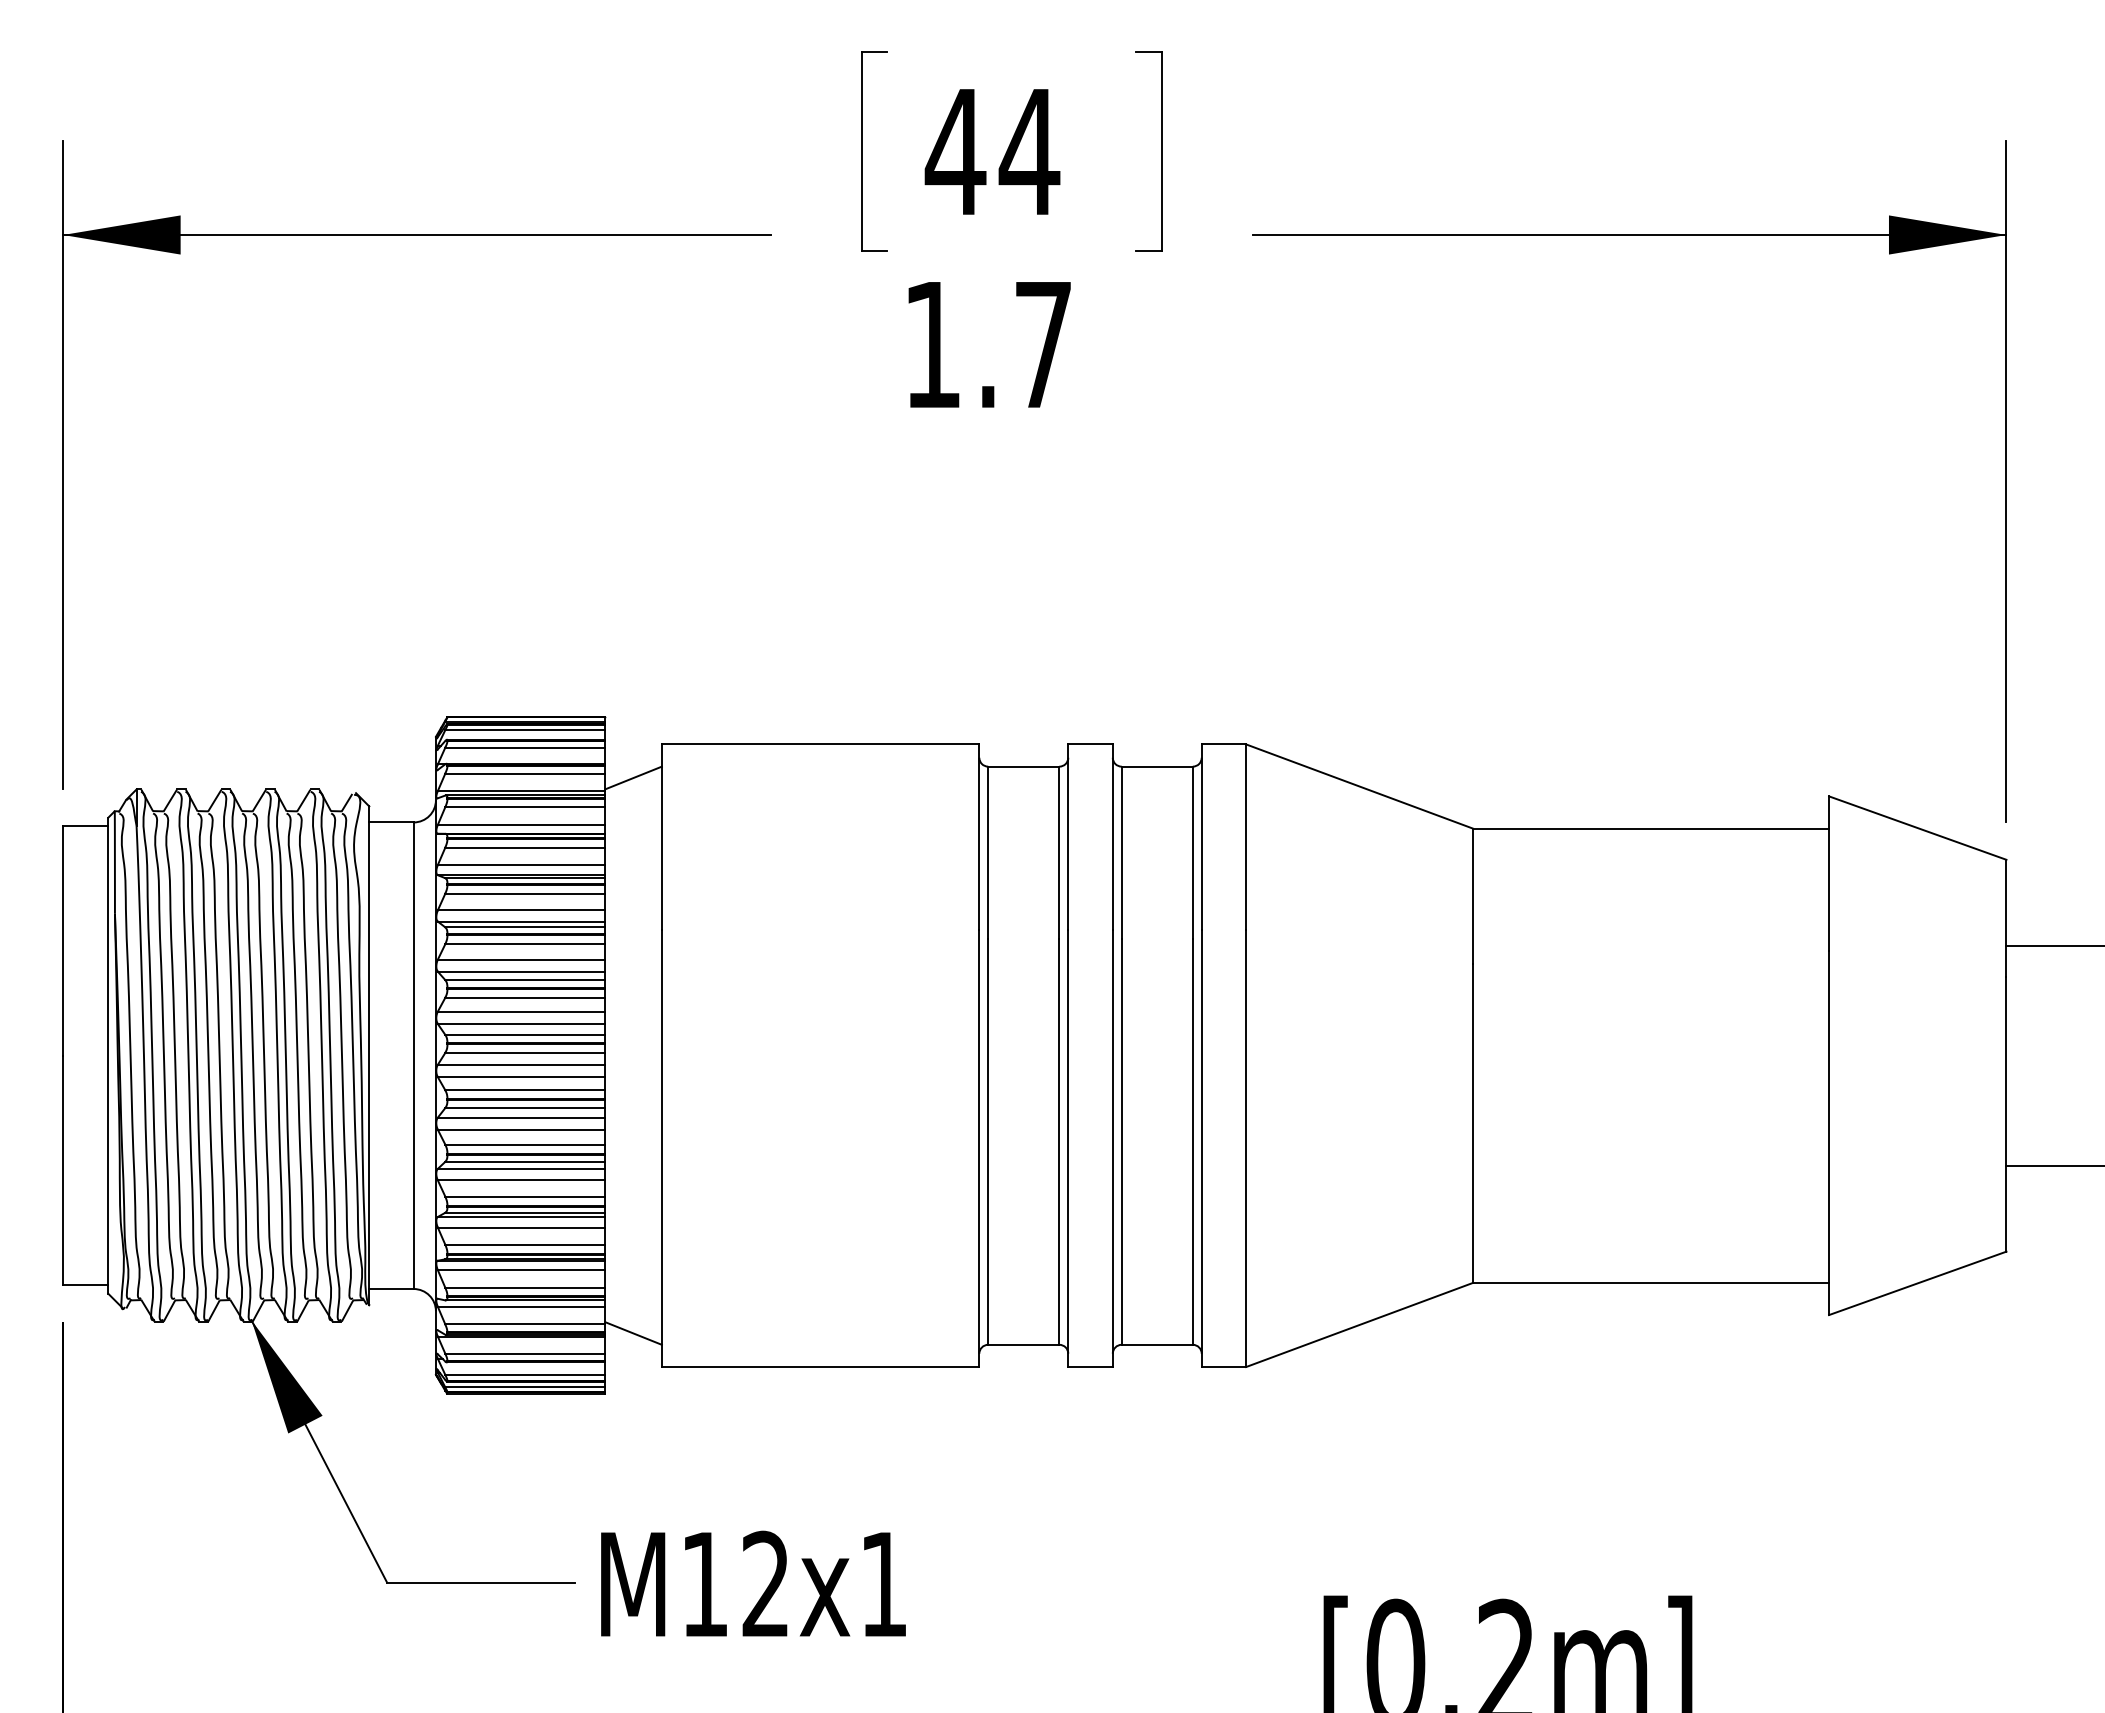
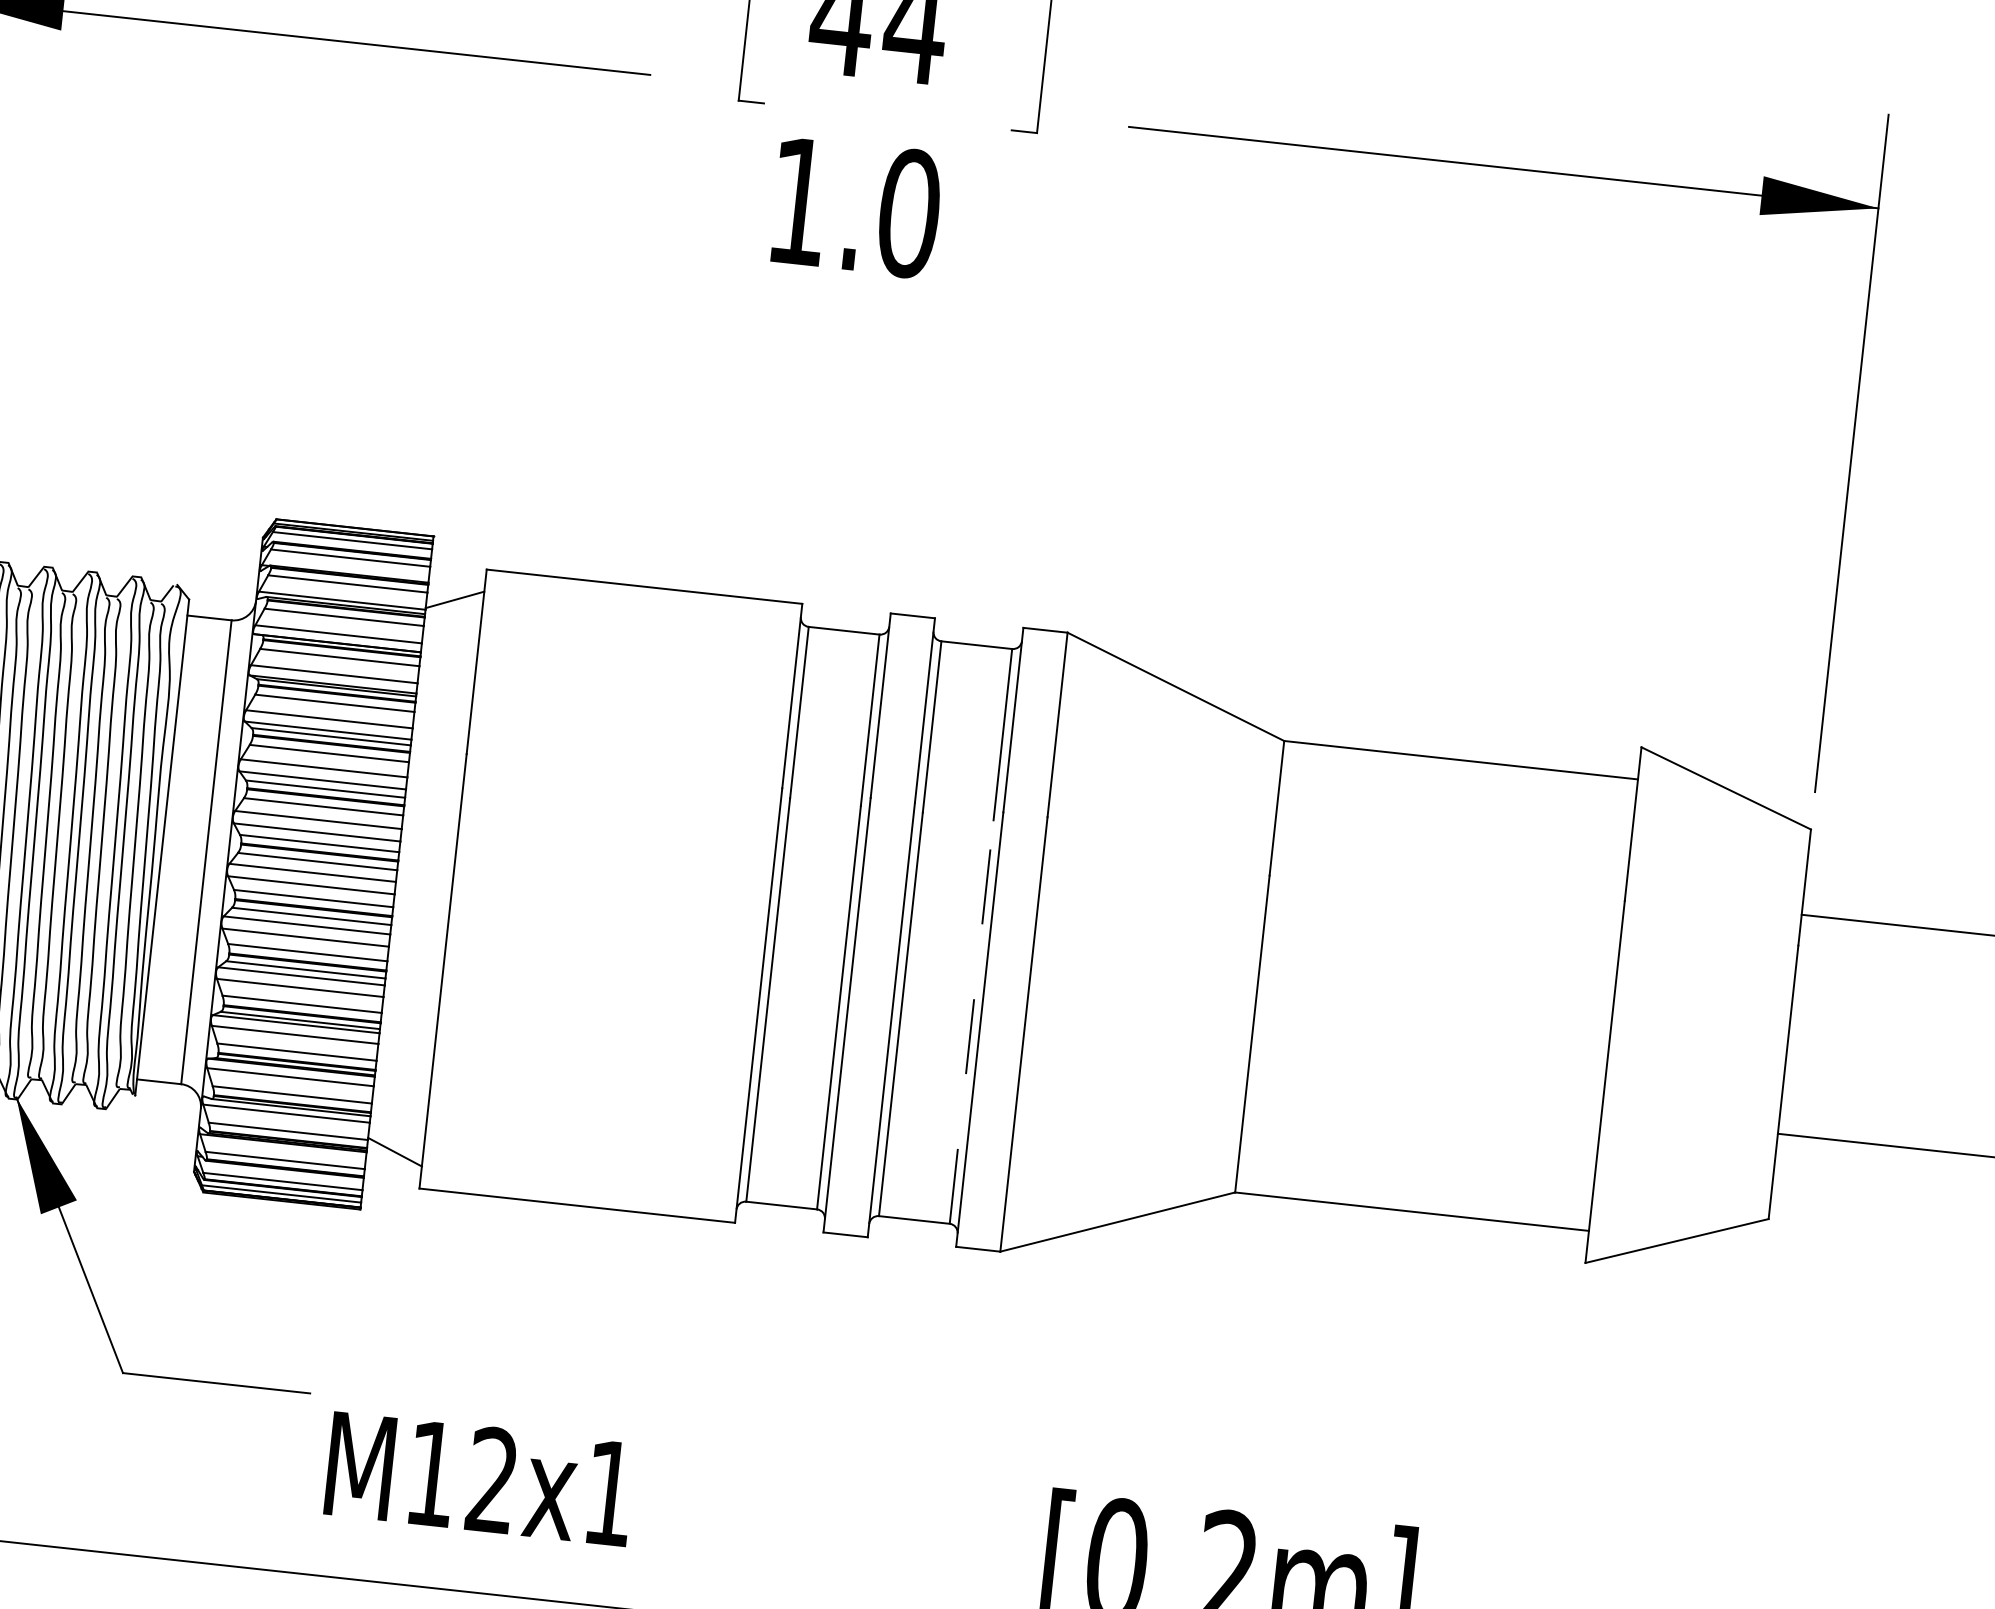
text: (1043, 344) -> (909, 213), 1.7 -> 1.0
line: (1192, 1141) -> (971, 1021), solid -> dashed
text: (753, 1583) -> (480, 1478), moved

